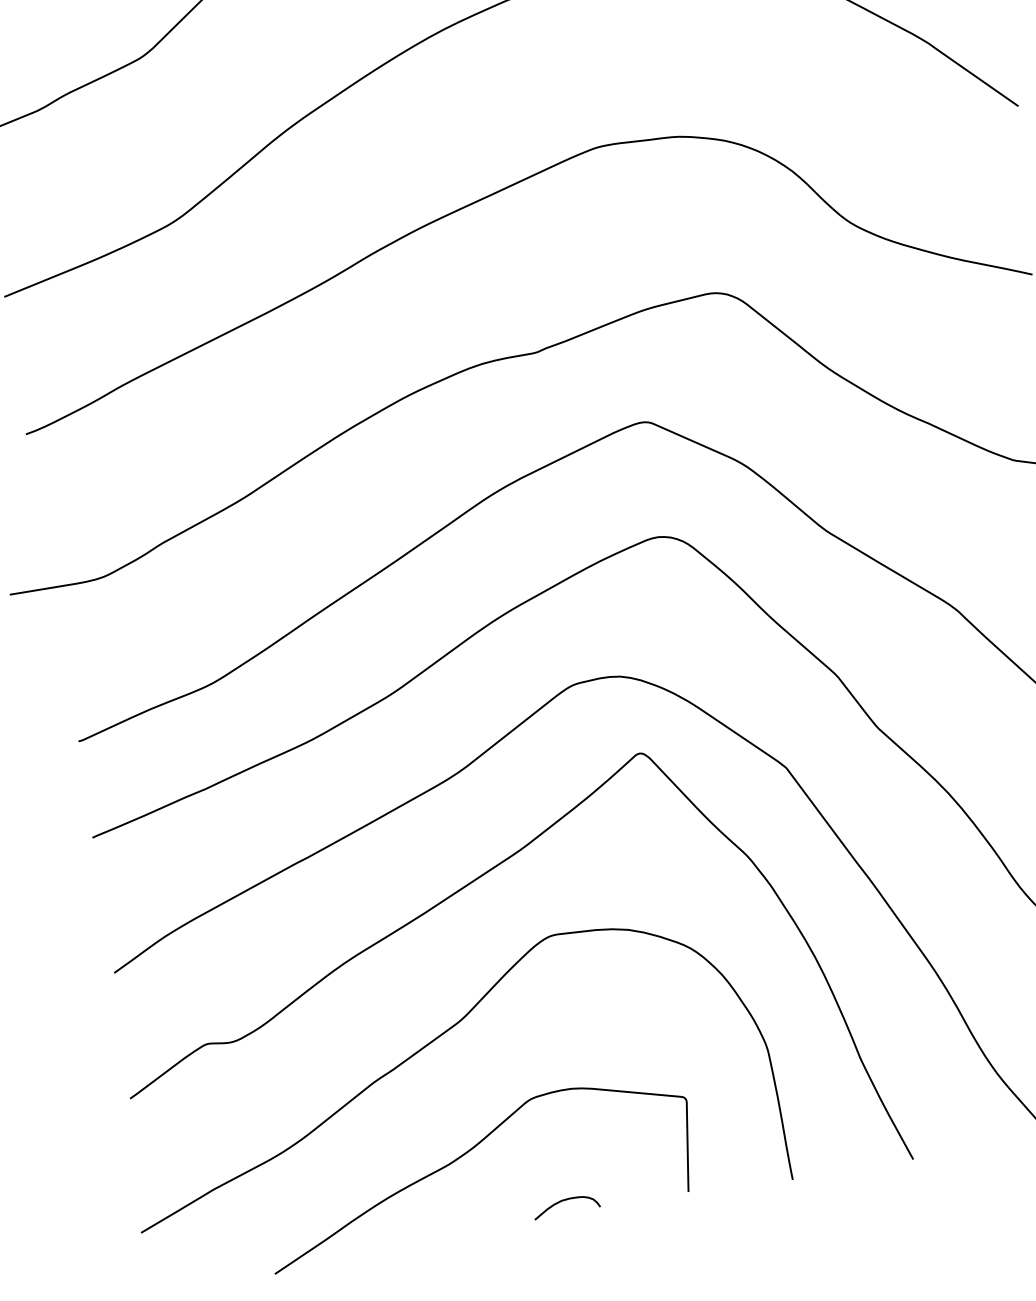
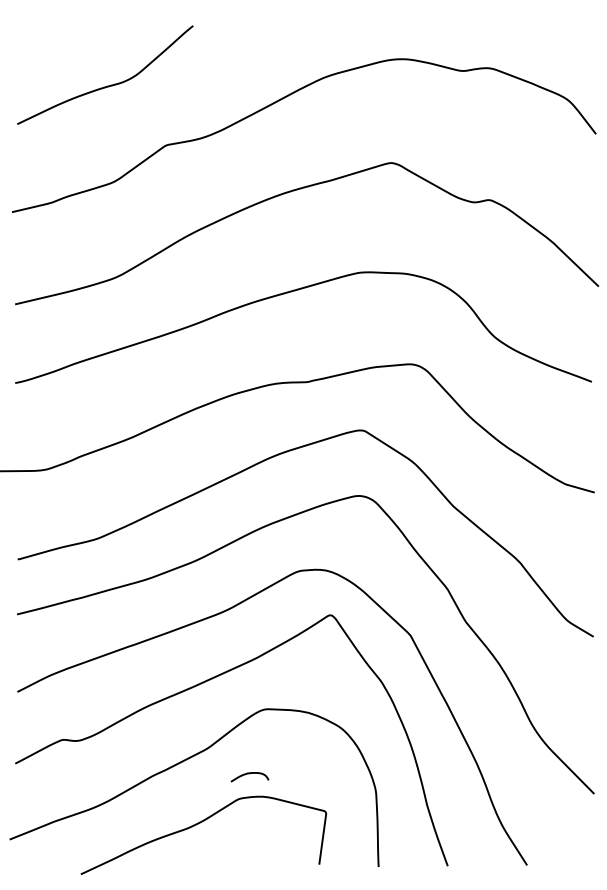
curve: (565, 1202) -> (249, 774), moved

